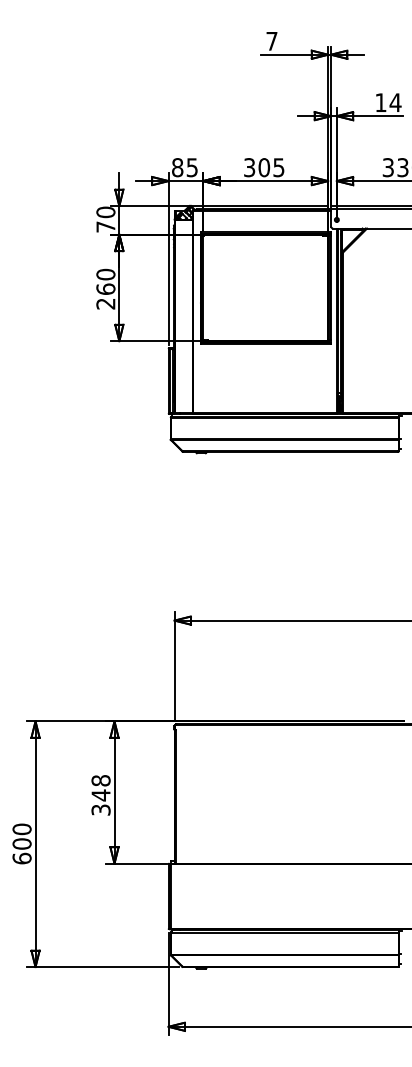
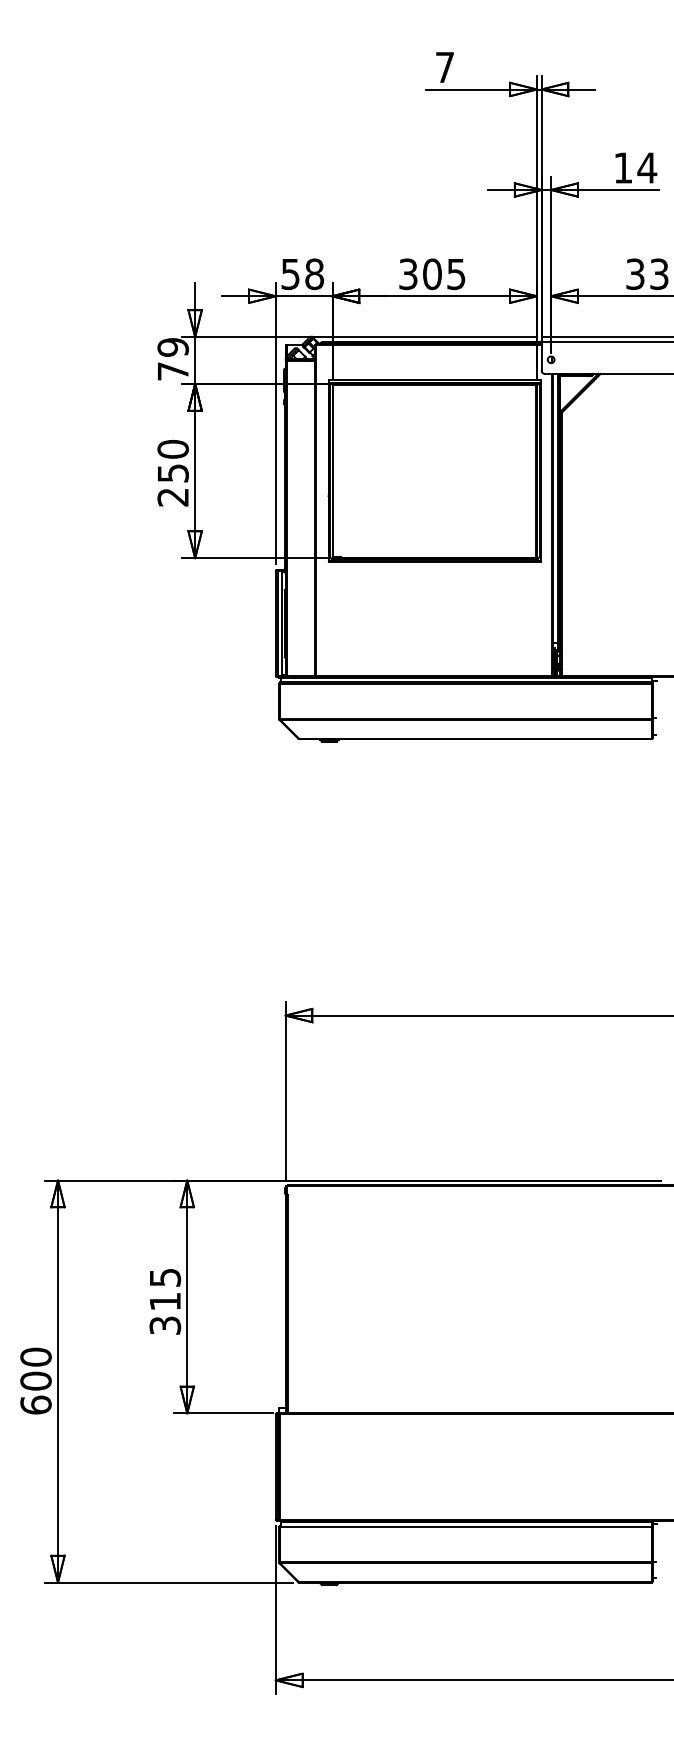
text: (185, 167) -> (303, 274), 85 -> 58
text: (105, 212) -> (172, 347), 70 -> 79
text: (105, 288) -> (172, 472), 260 -> 250
text: (100, 788) -> (164, 1290), 348 -> 315

